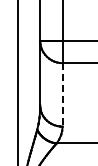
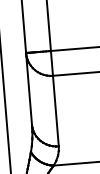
line: (62, 94) -> (55, 110), dashed -> solid

